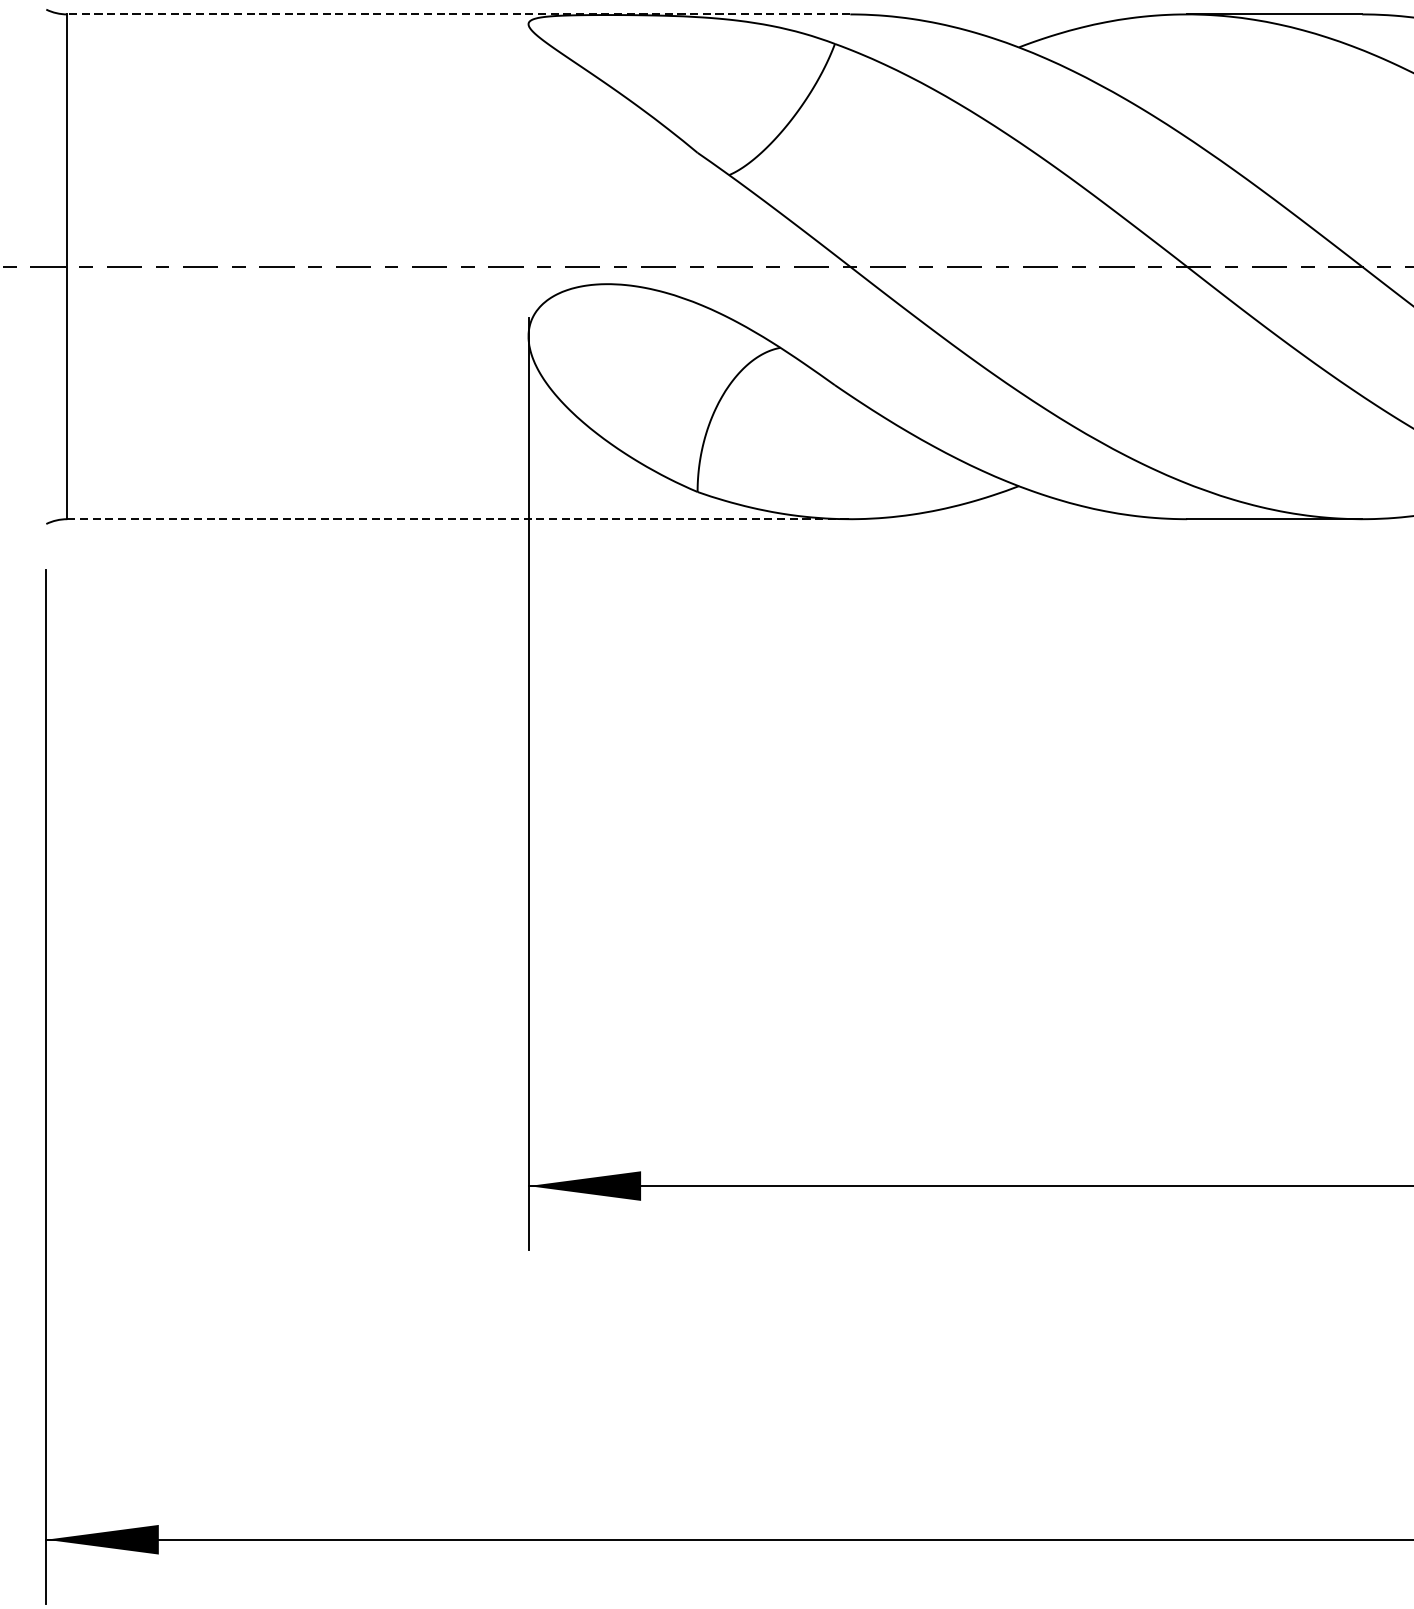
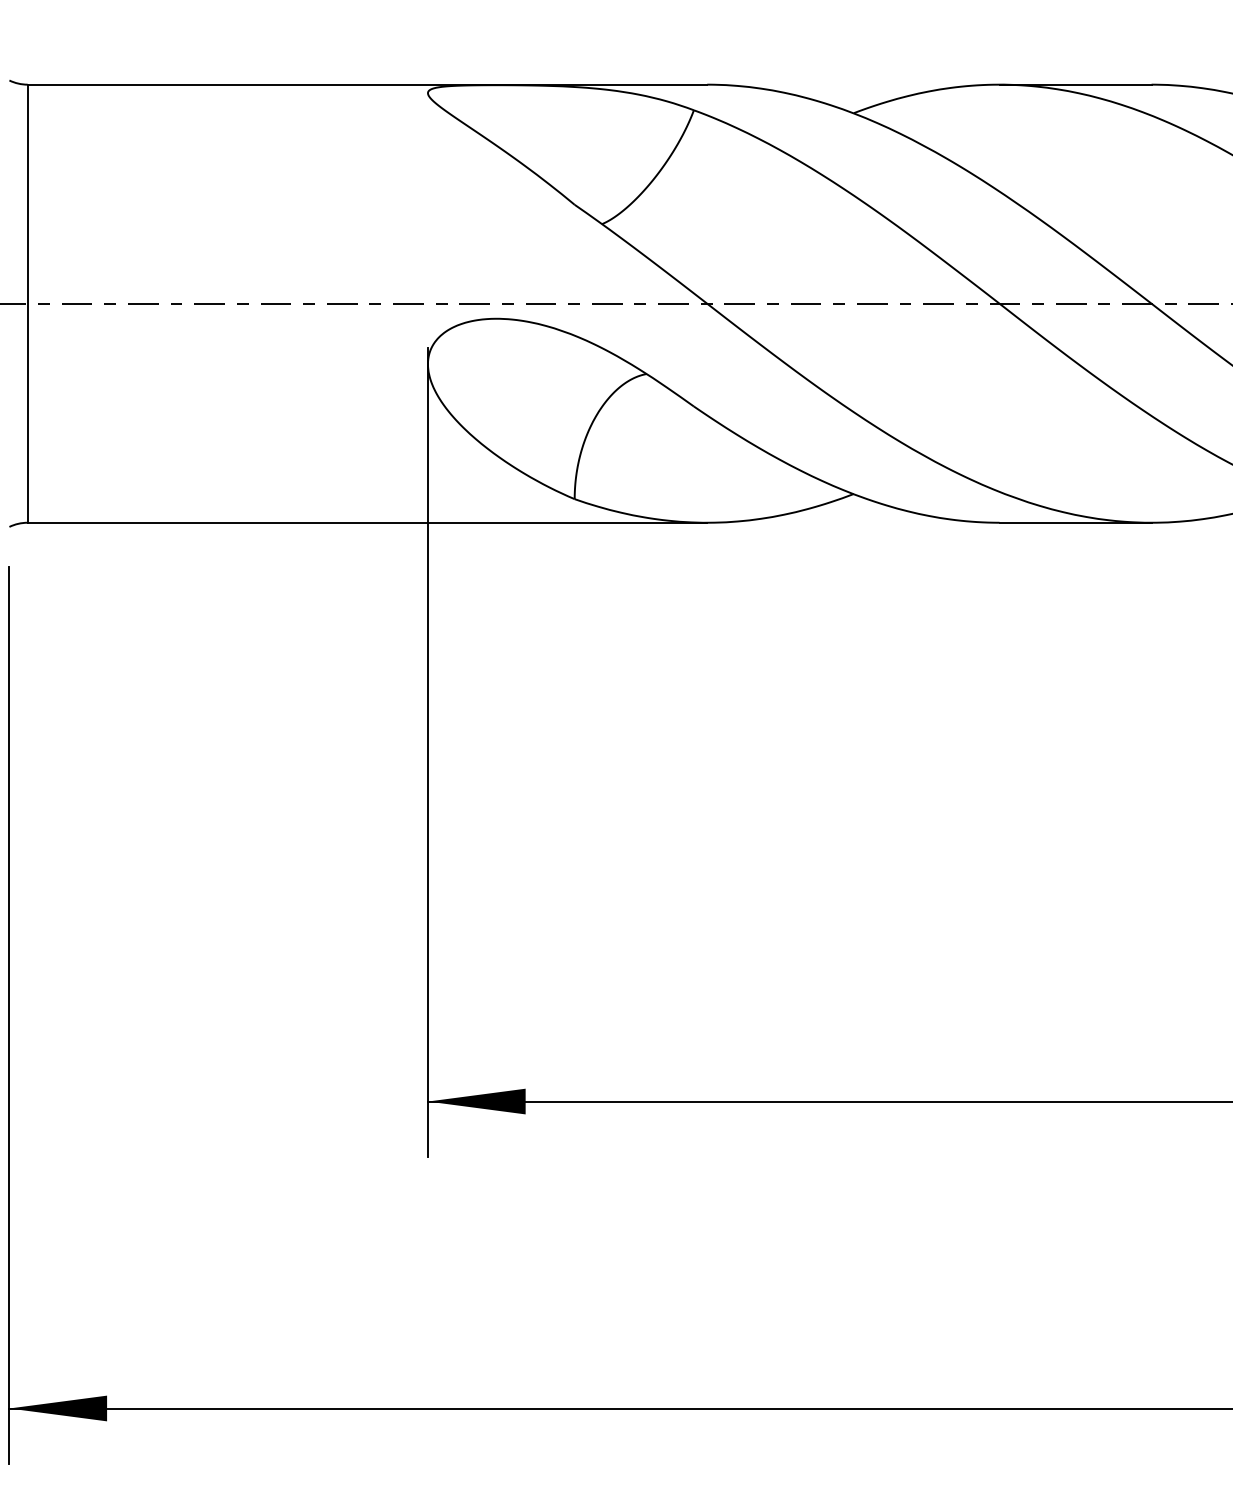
line: (458, 14) -> (367, 84), dashed -> solid
line: (458, 518) -> (367, 522), dashed -> solid

